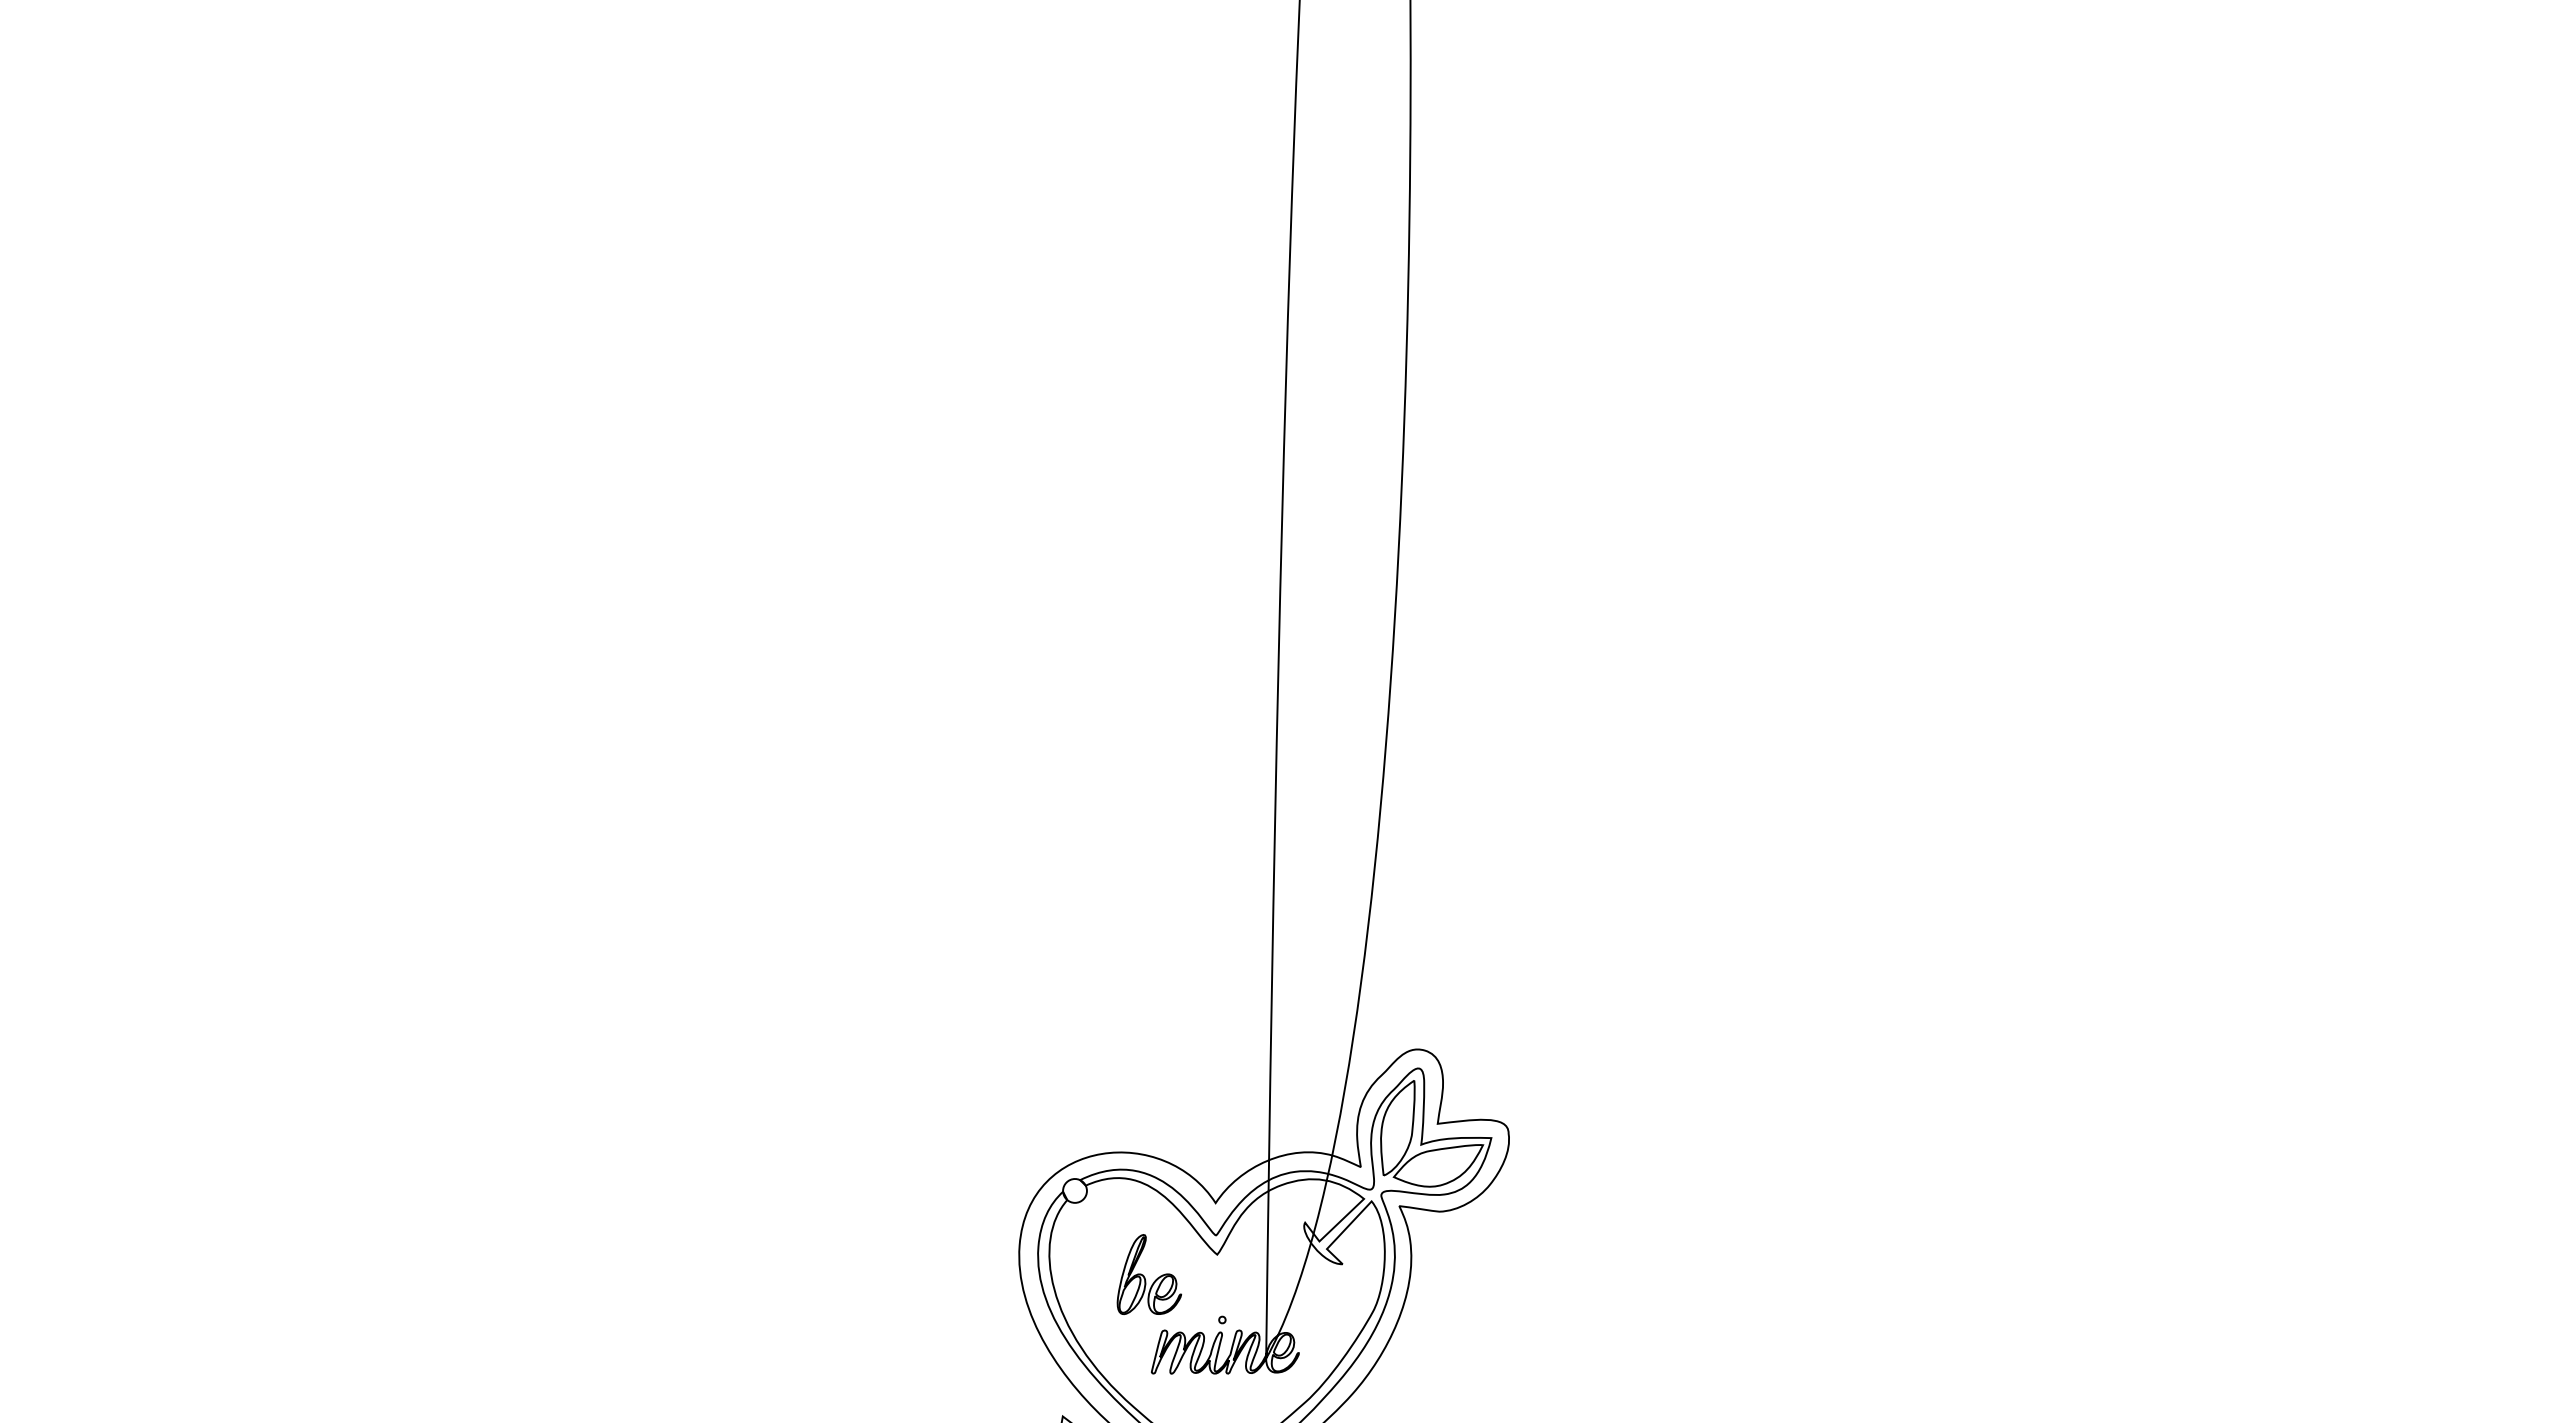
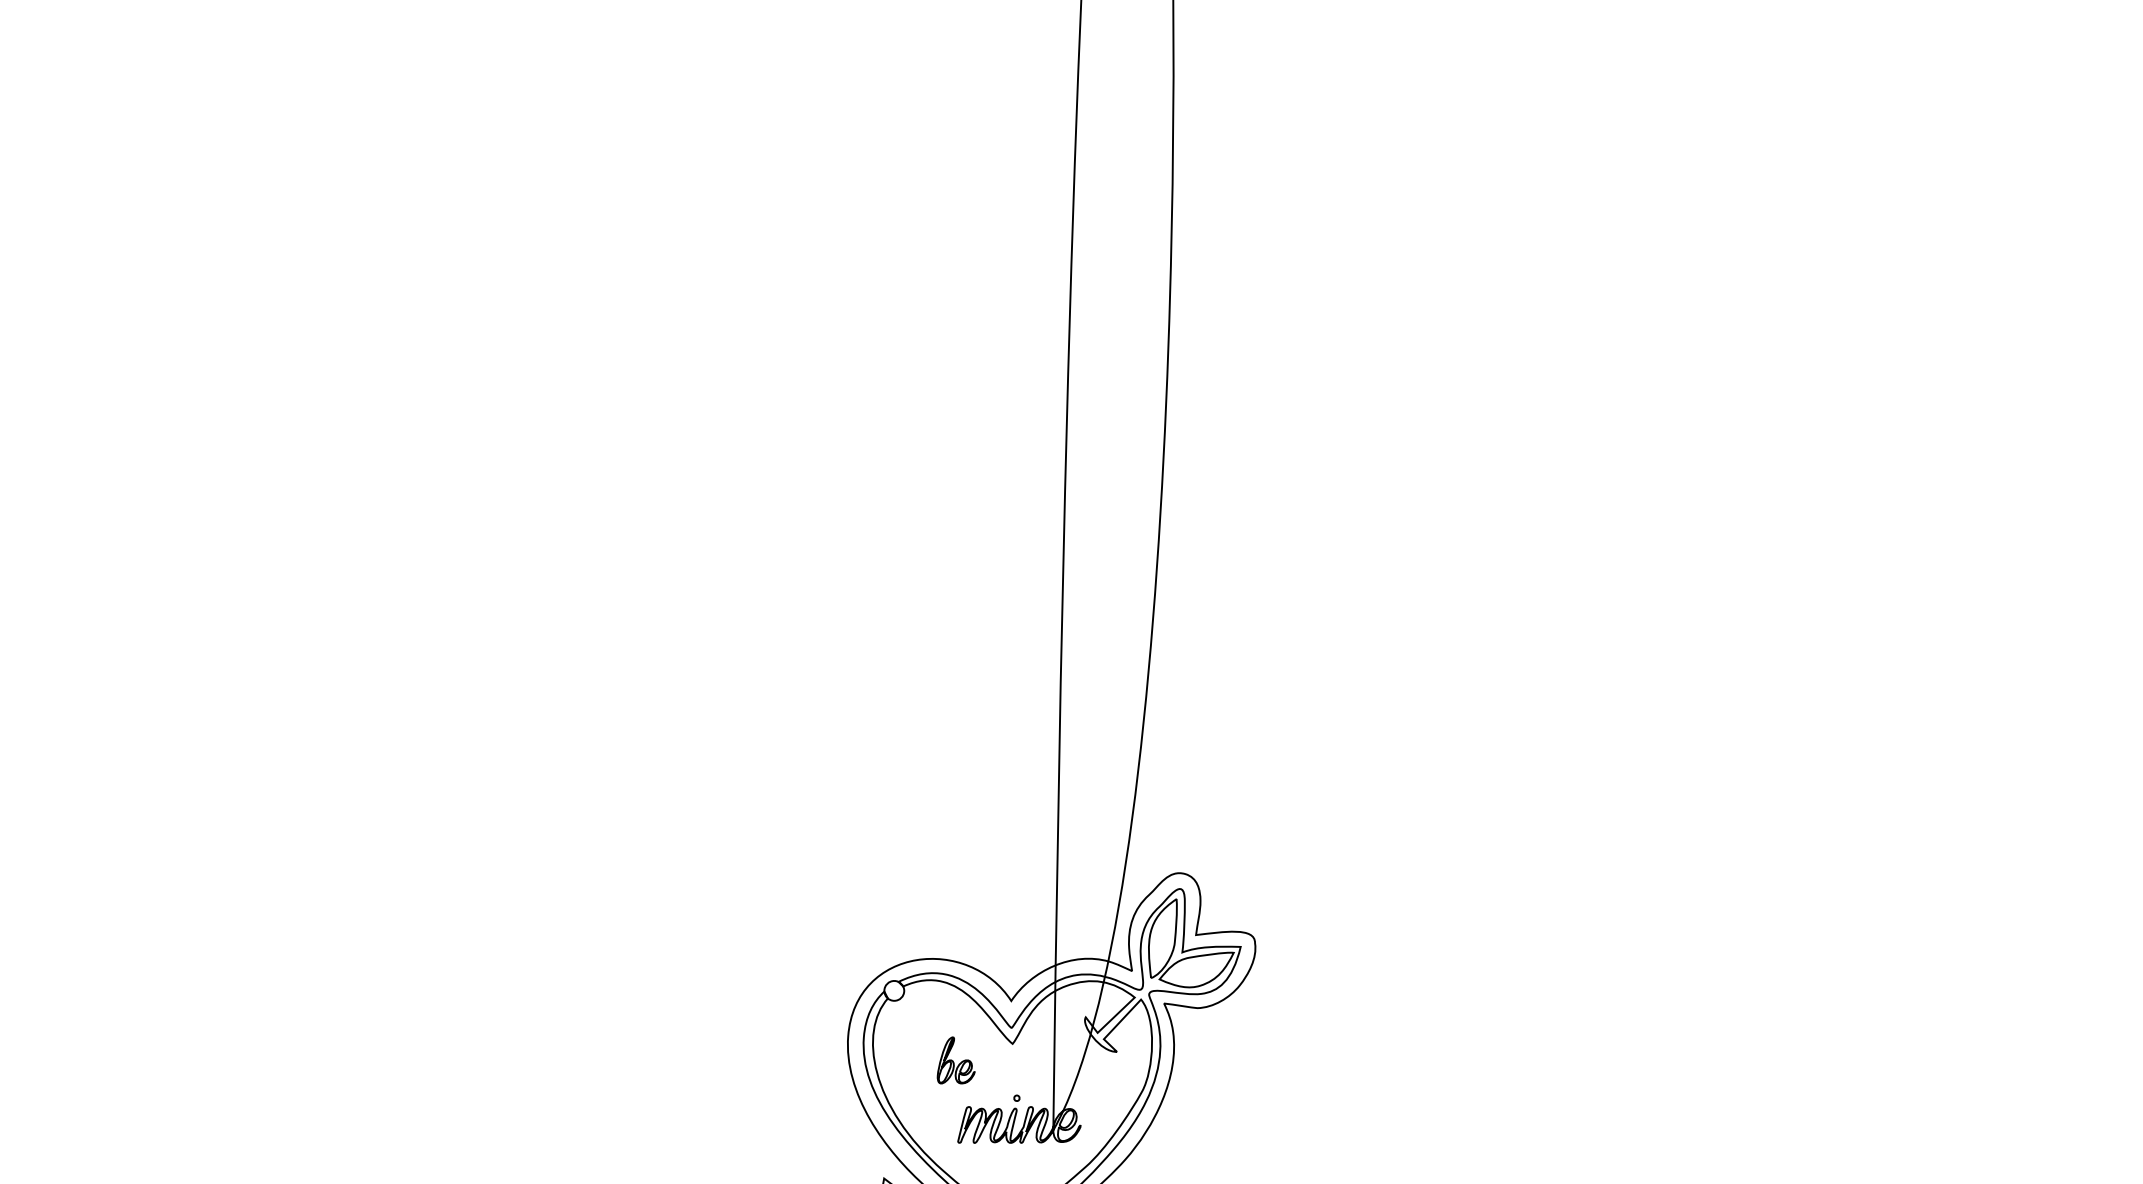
part: (1149, 1274) -> (956, 1060), size x0.7

